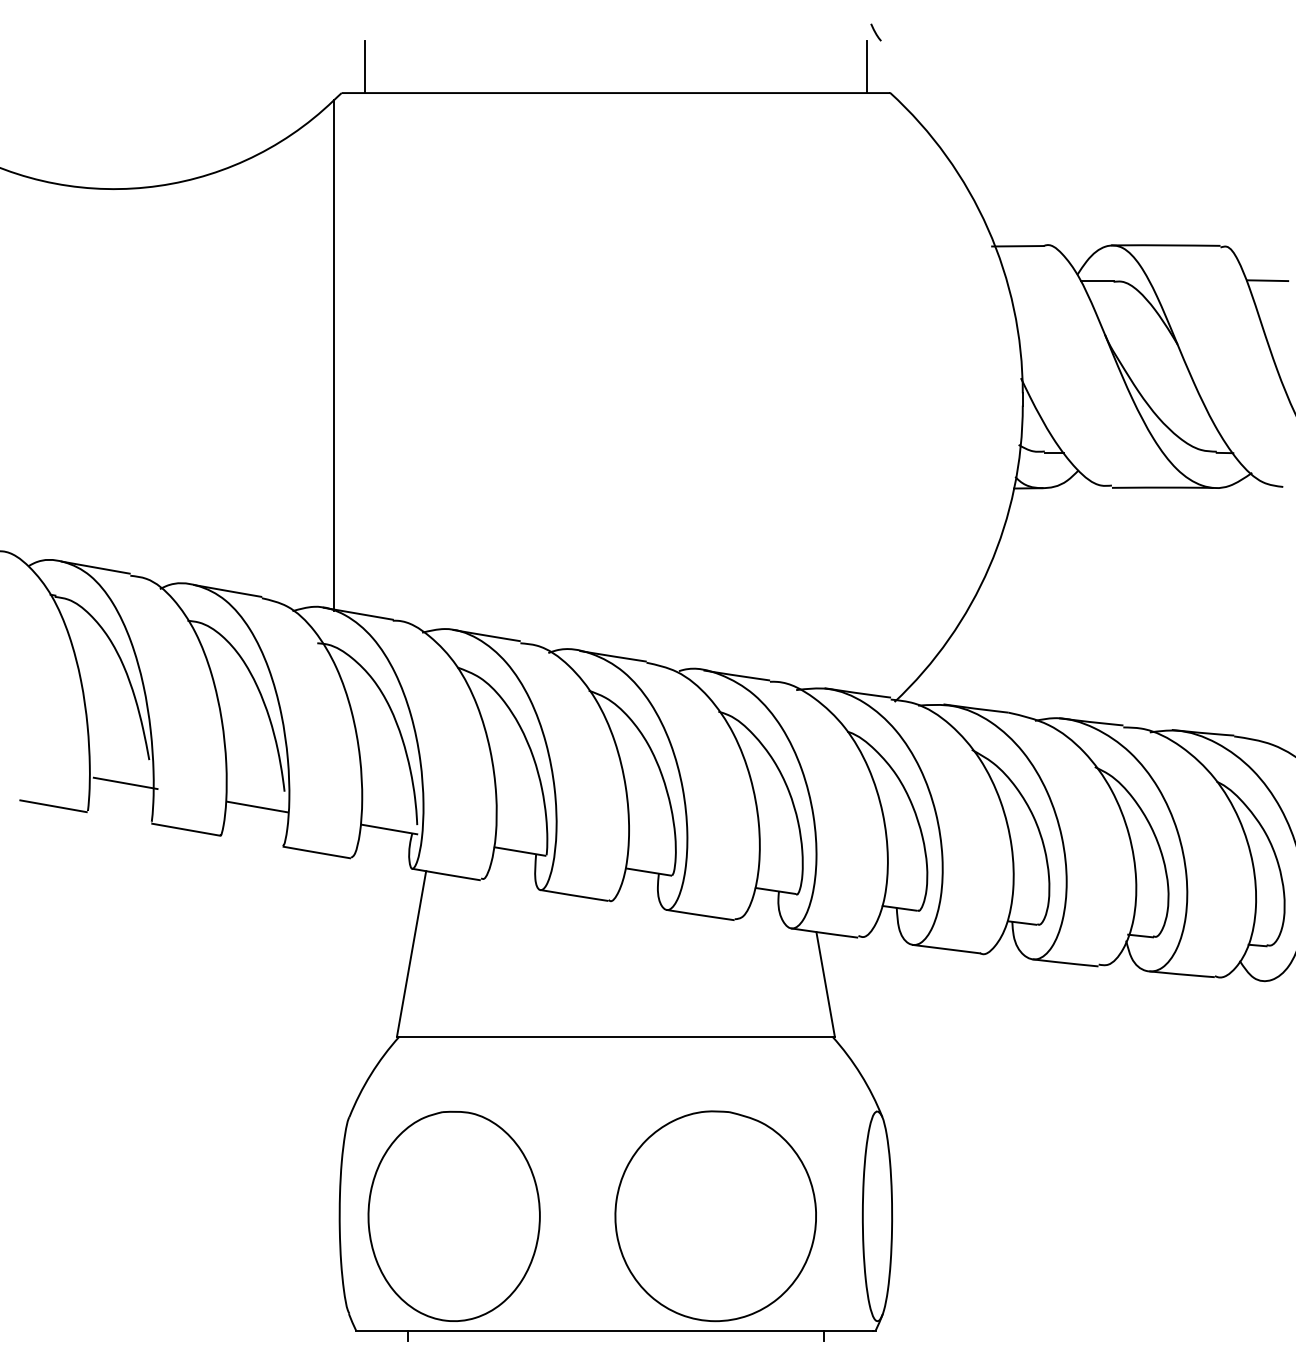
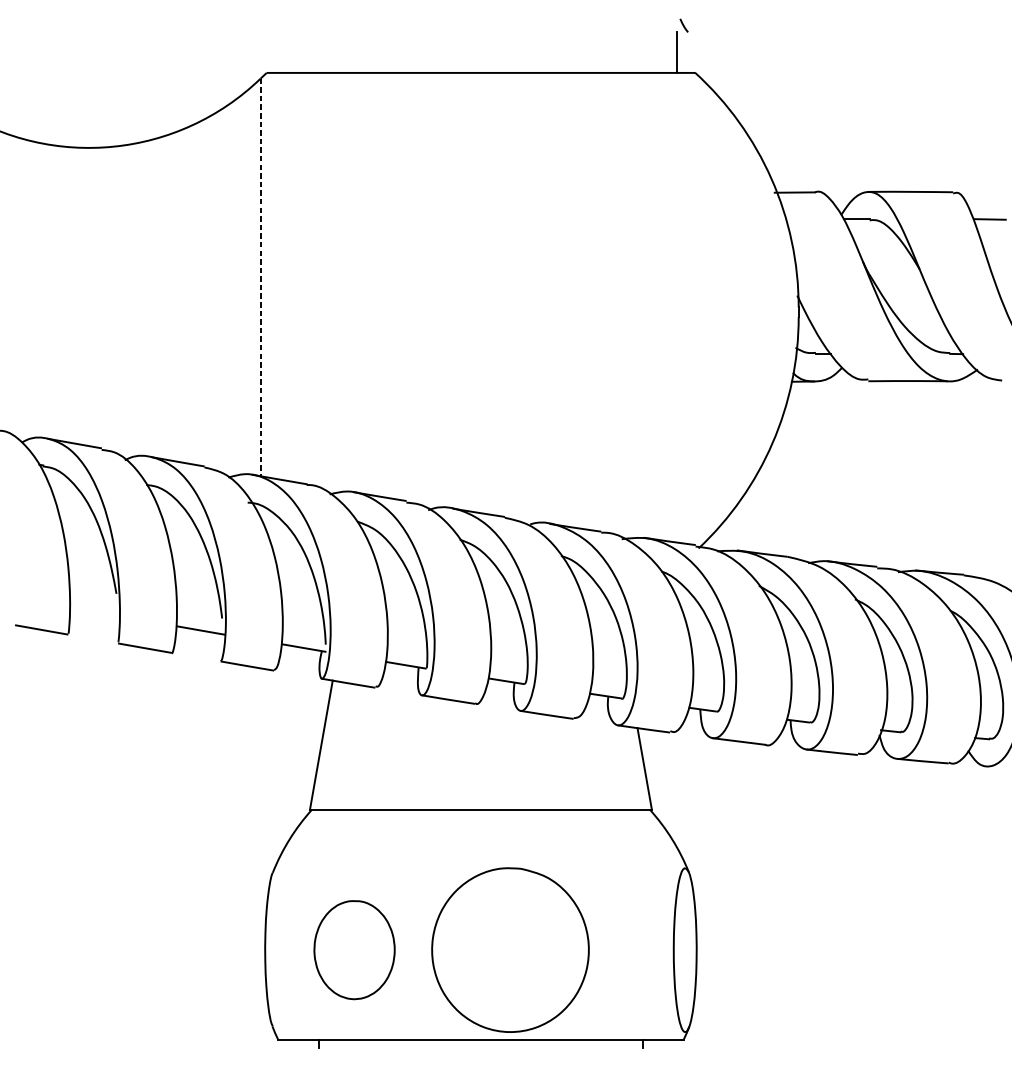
line: (364, 67) -> (284, 52), removed
line: (333, 356) -> (260, 278), solid -> dashed
line: (125, 783) -> (97, 612), removed
part: (453, 1215) -> (354, 949), size x0.6
part: (715, 1216) -> (510, 950), moved

